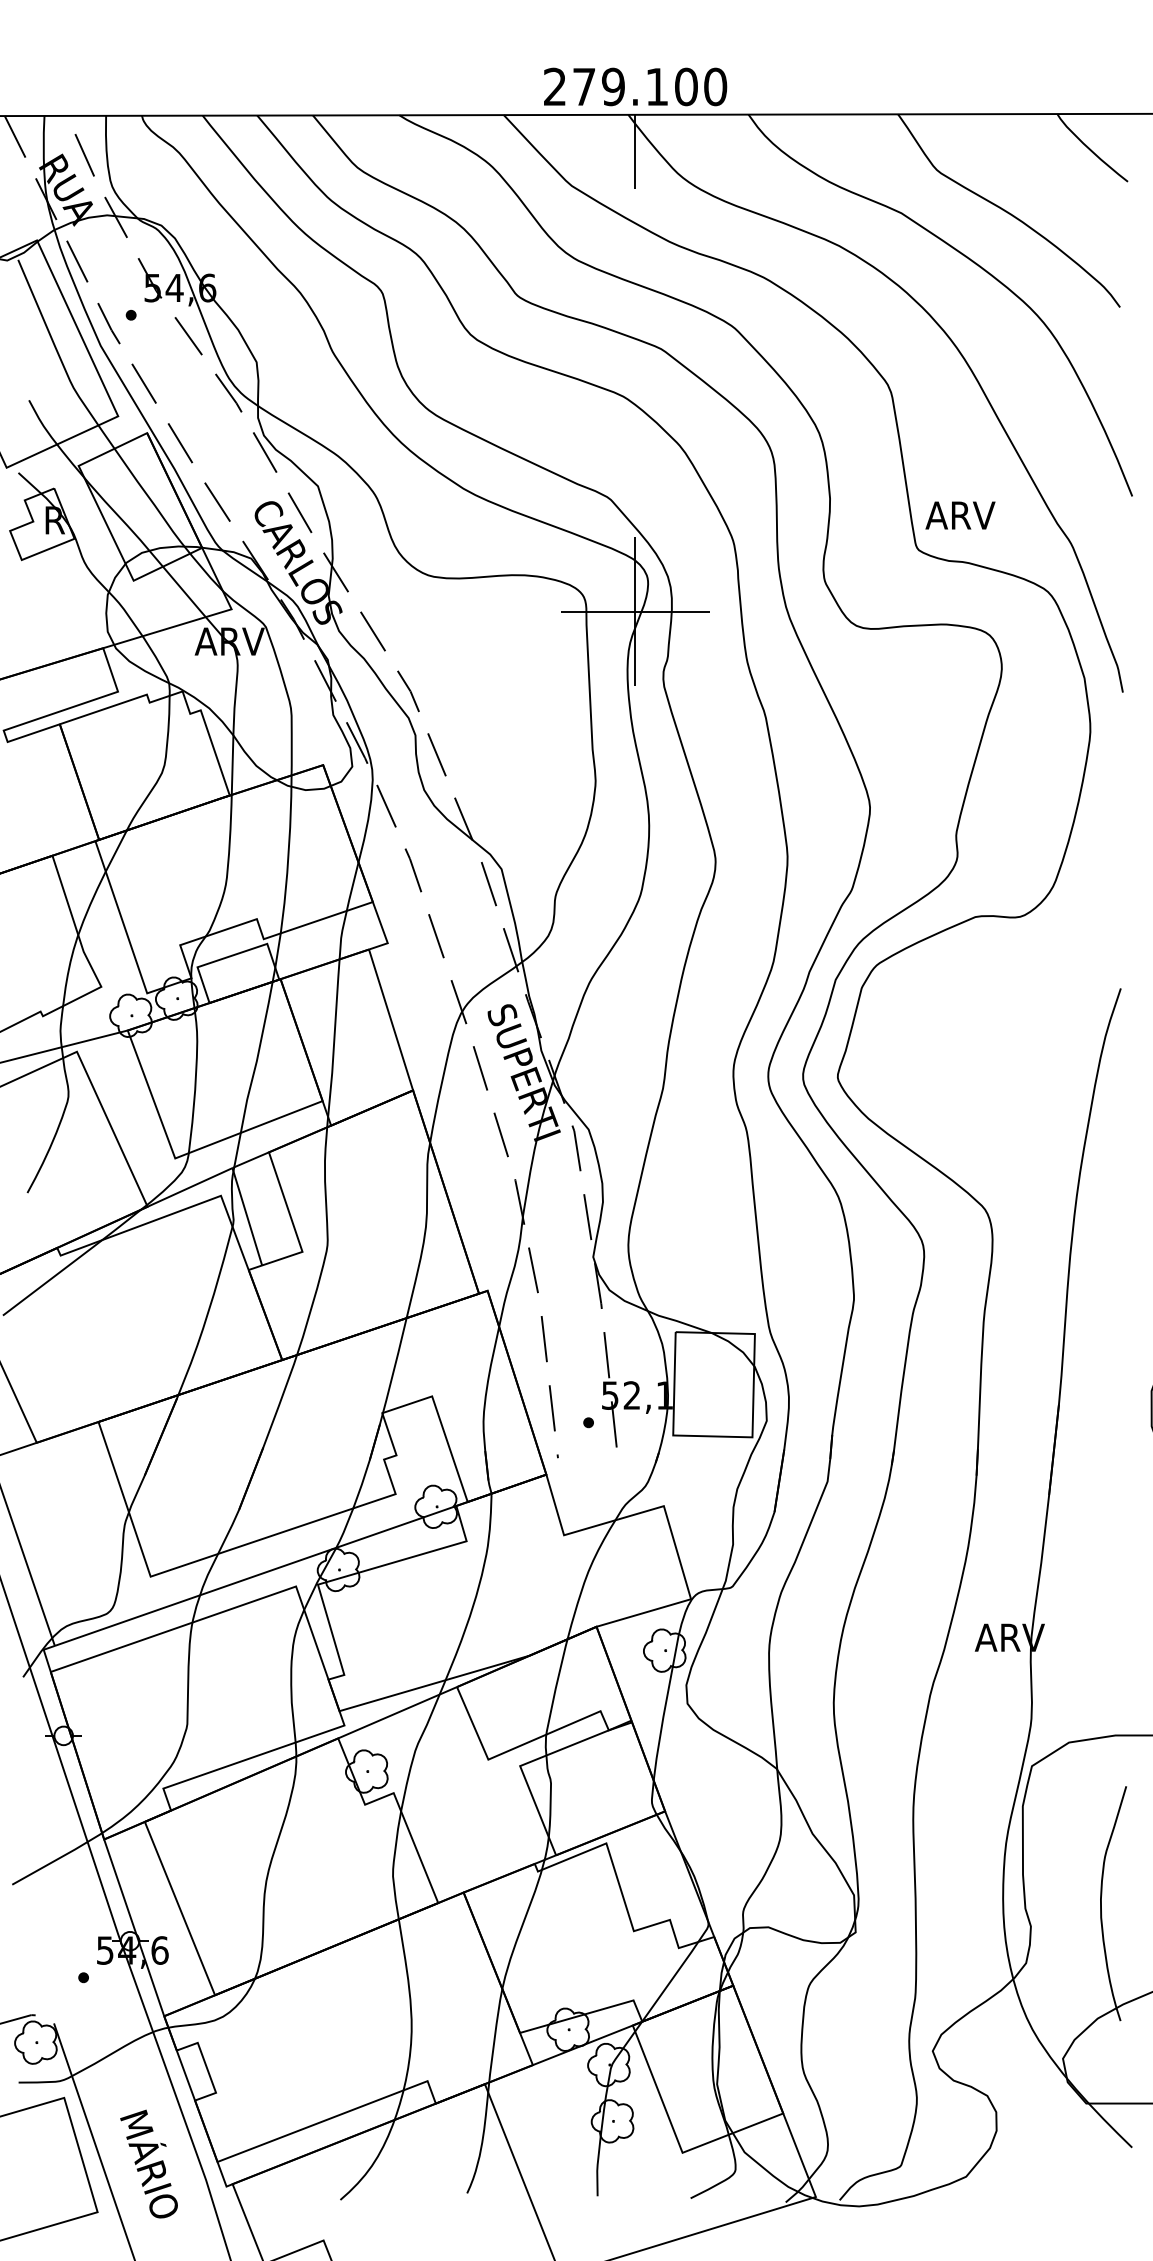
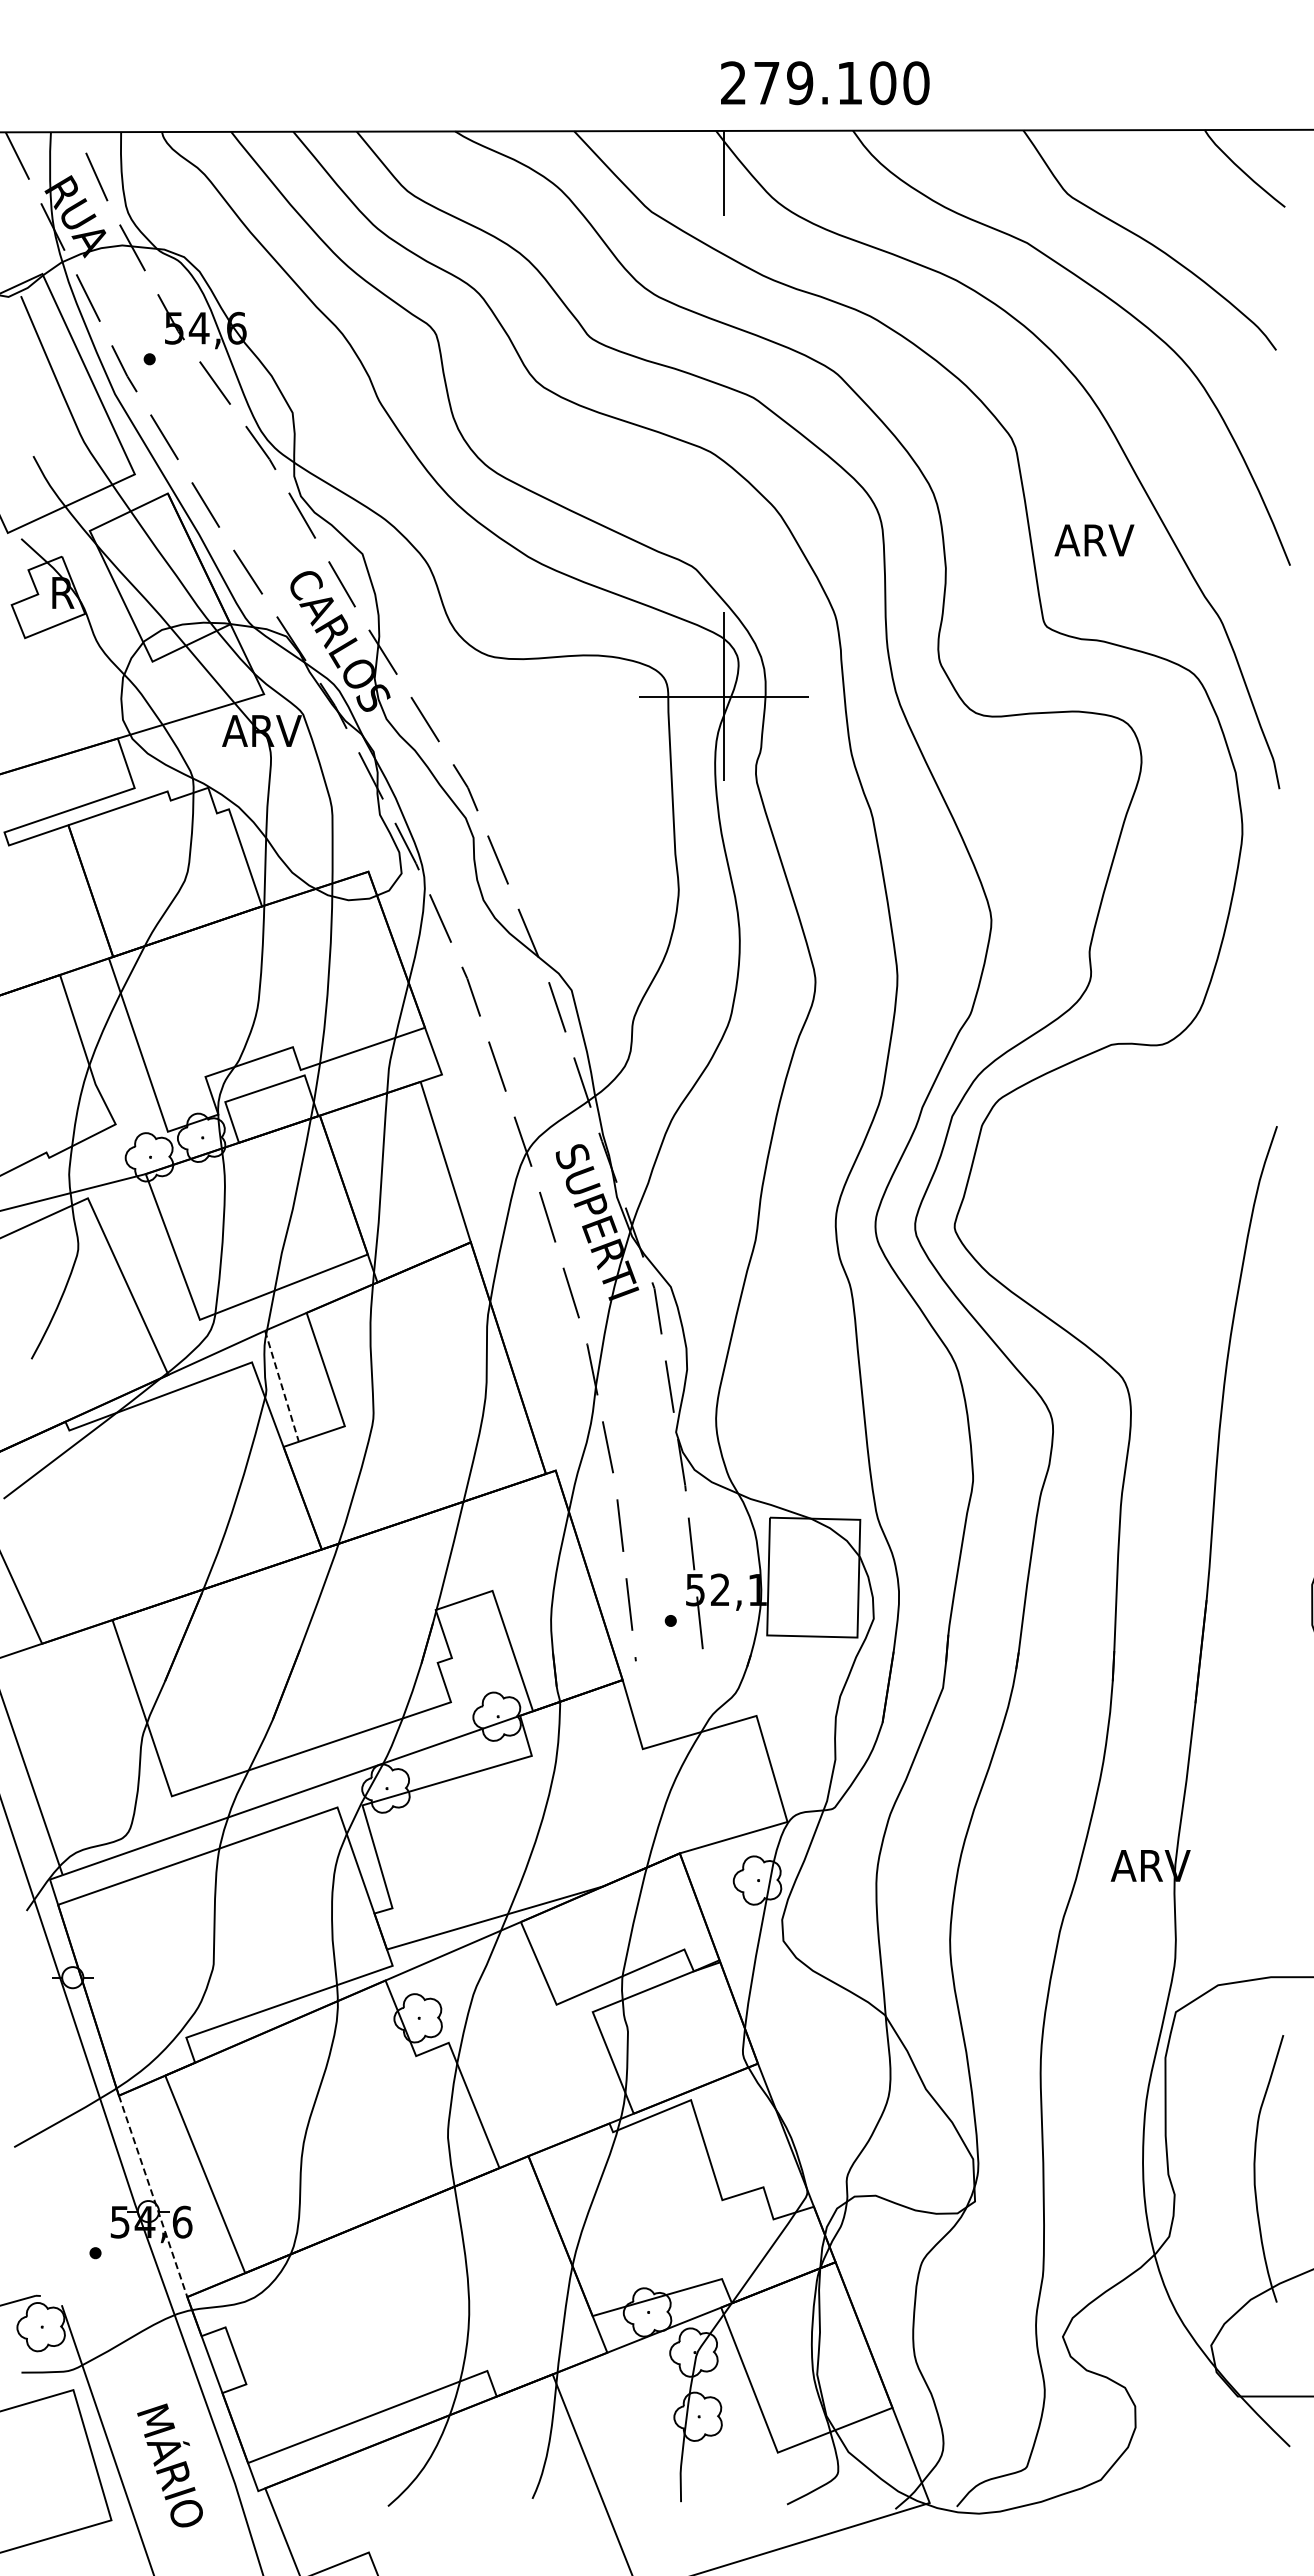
text: (635, 87) -> (825, 83), moved
text: (960, 515) -> (1094, 540), moved
line: (246, 1216) -> (281, 1386), solid -> dashed
line: (134, 1927) -> (153, 2196), solid -> dashed

